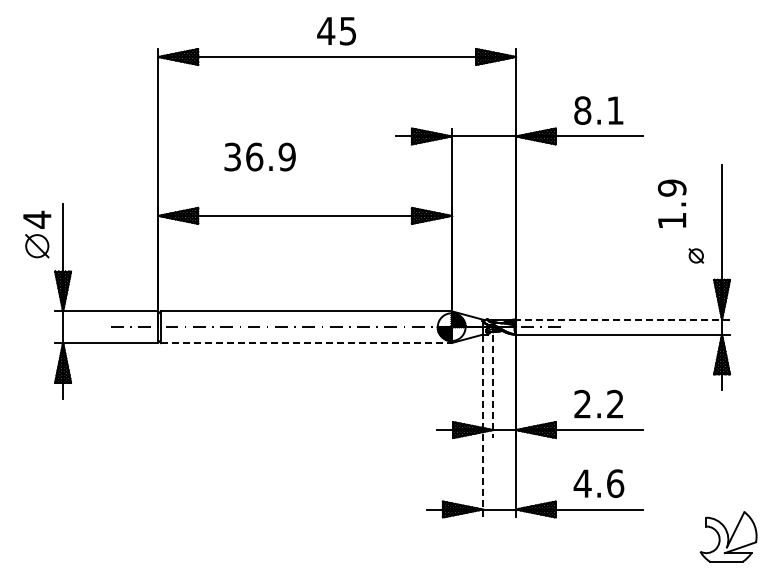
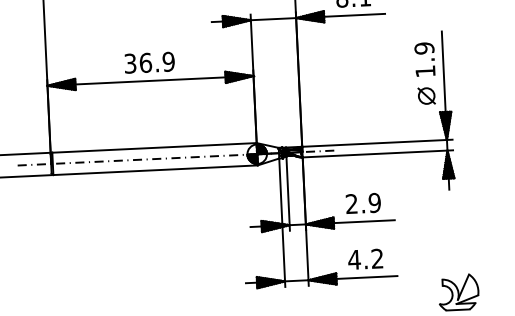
text: (259, 156) -> (149, 62), moved
text: (671, 203) -> (424, 59), moved
part: (696, 255) -> (426, 95), size x1.67
line: (623, 319) -> (377, 143), dashed -> solid
line: (306, 343) -> (155, 170), dashed -> solid
line: (493, 386) -> (288, 194), dashed -> solid
text: (614, 404) -> (374, 203), 2.2 -> 2.9
line: (482, 426) -> (282, 223), dashed -> solid
text: (615, 483) -> (377, 258), 4.6 -> 4.2

